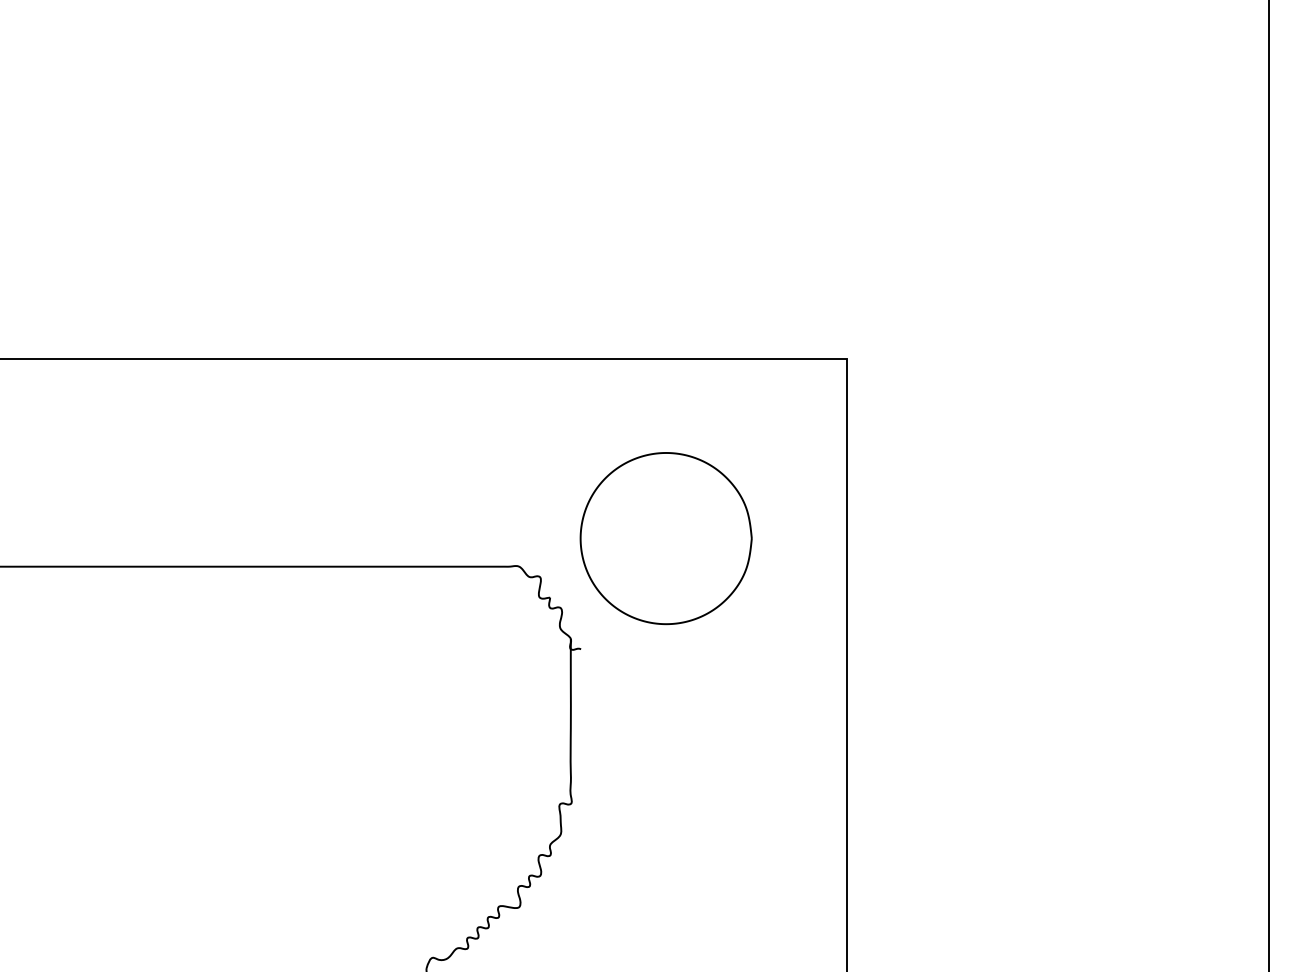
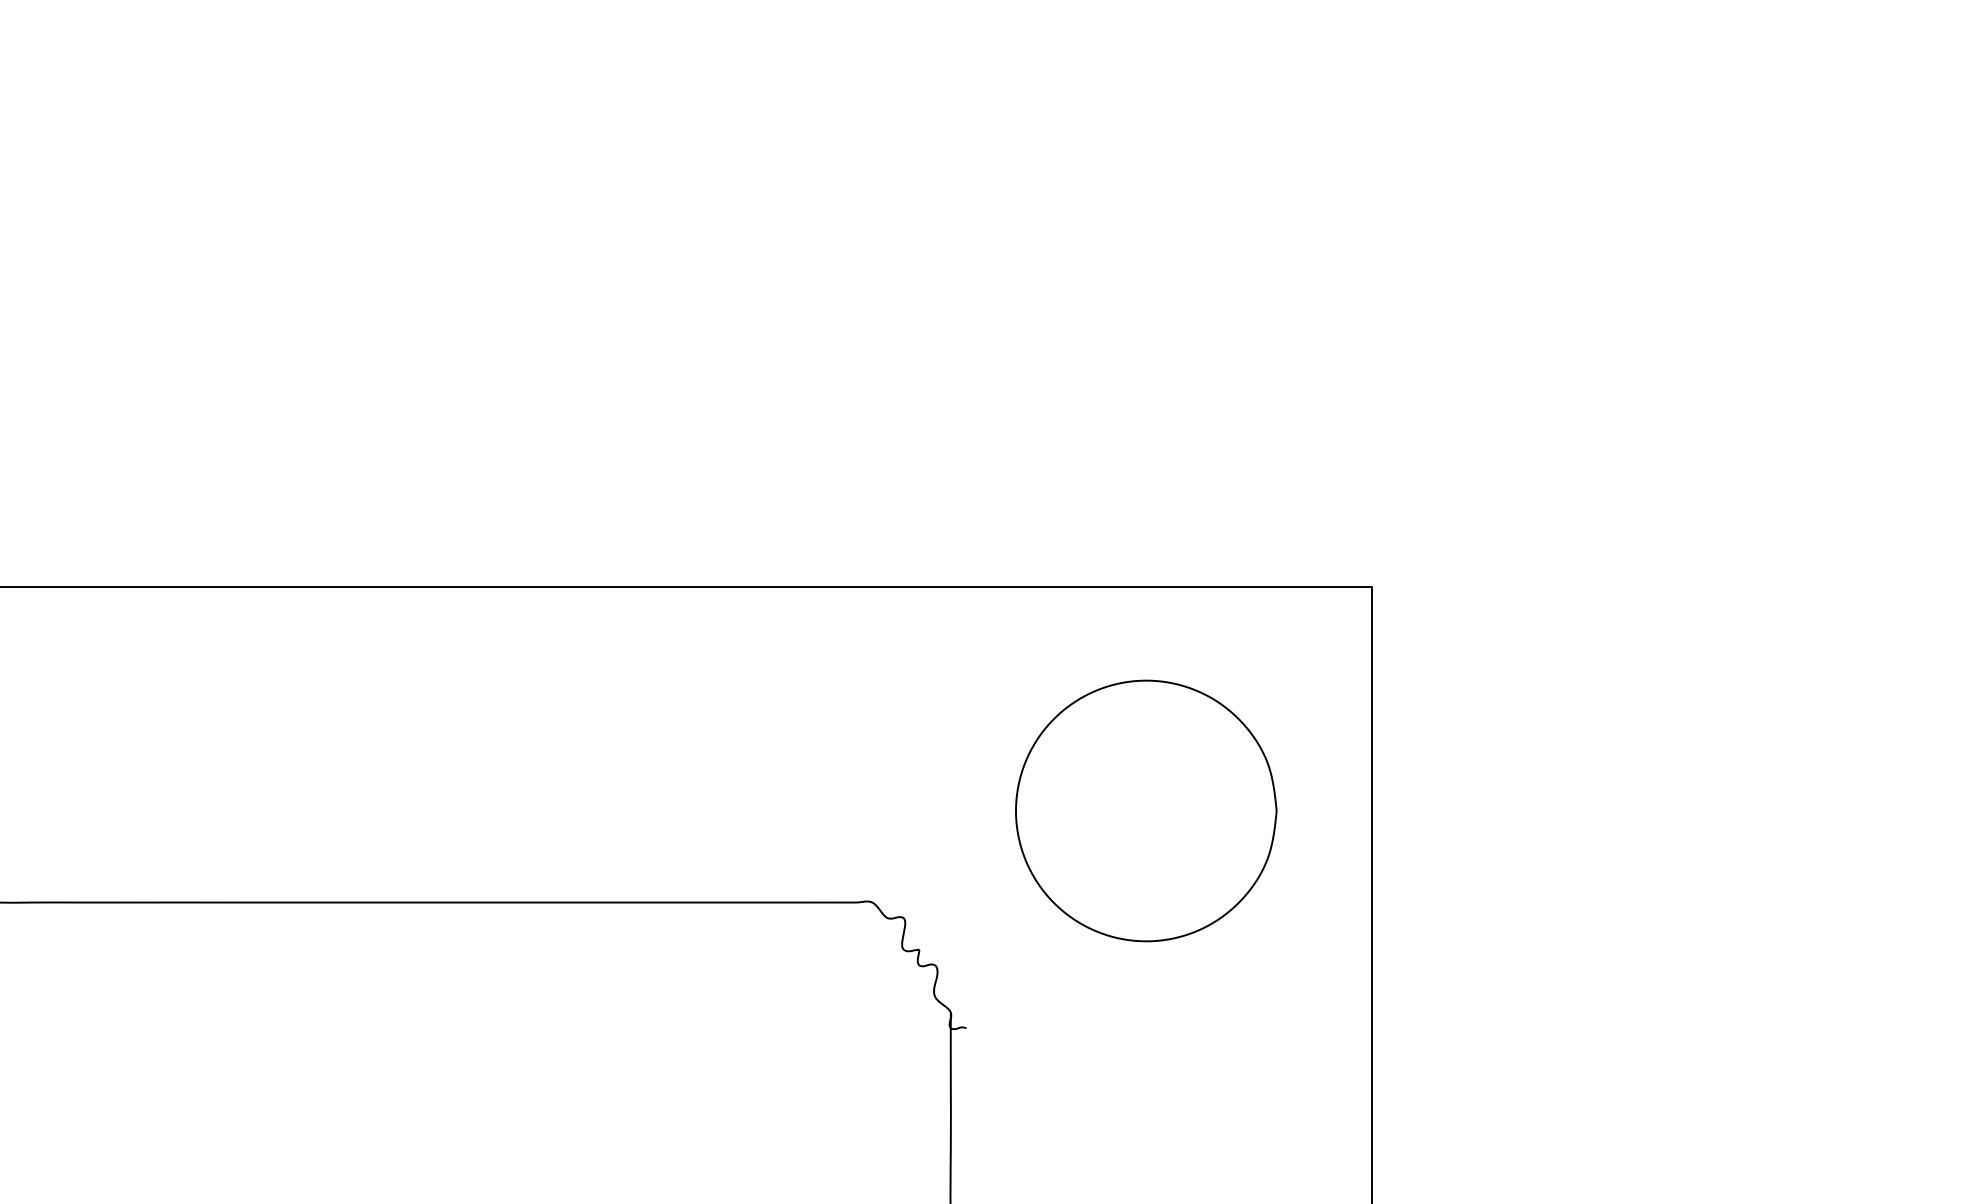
part: (665, 538) -> (1145, 810), moved

